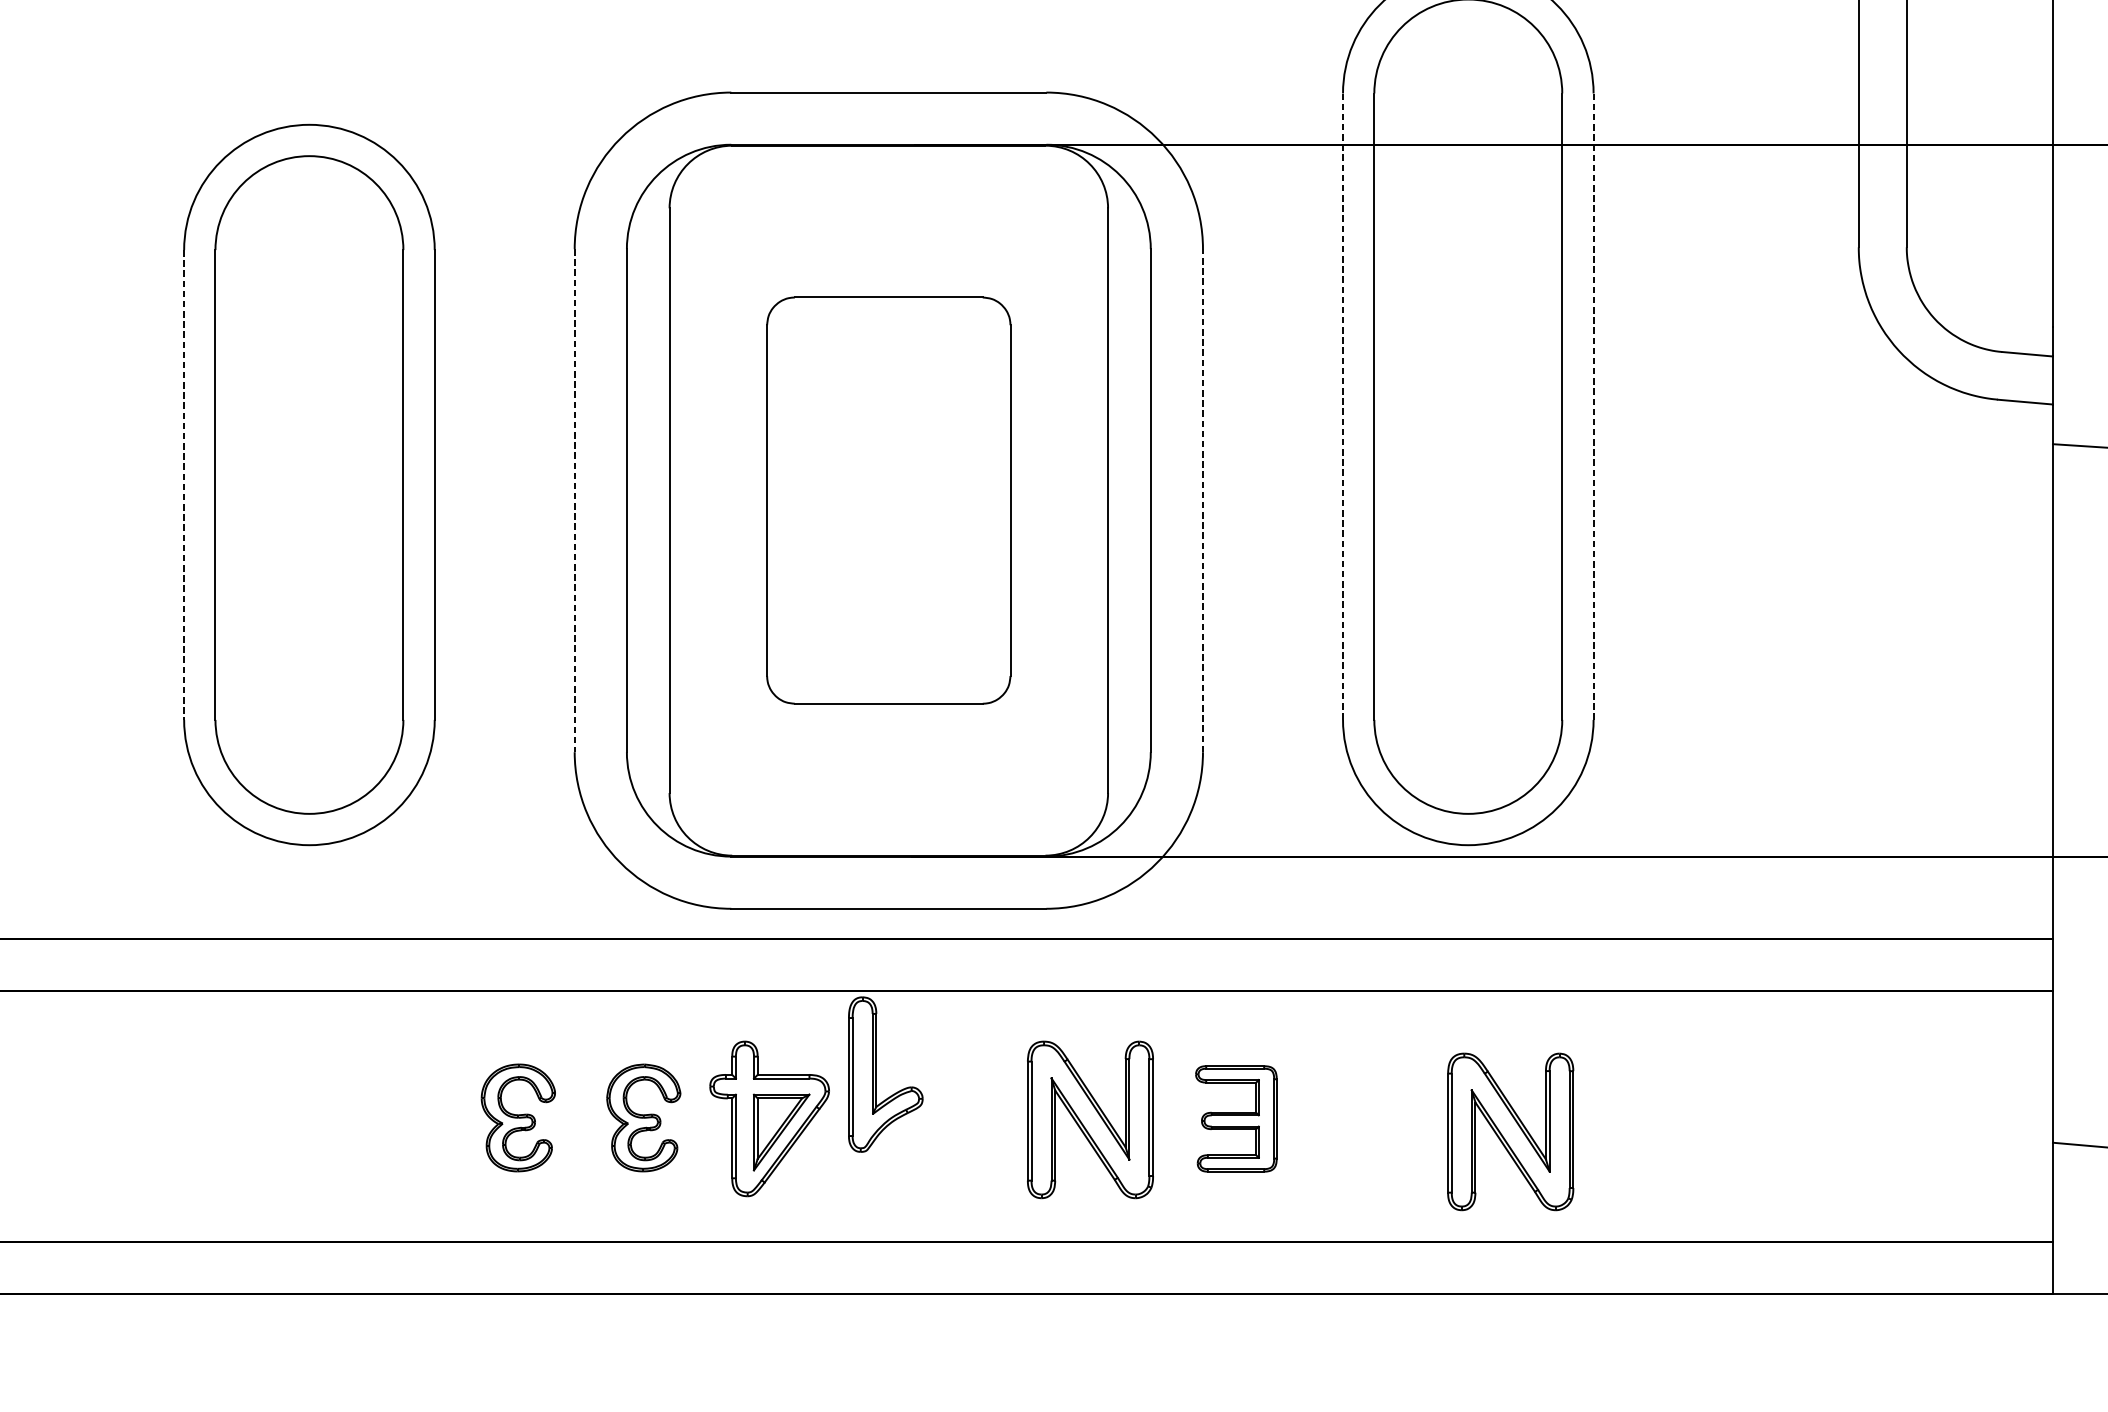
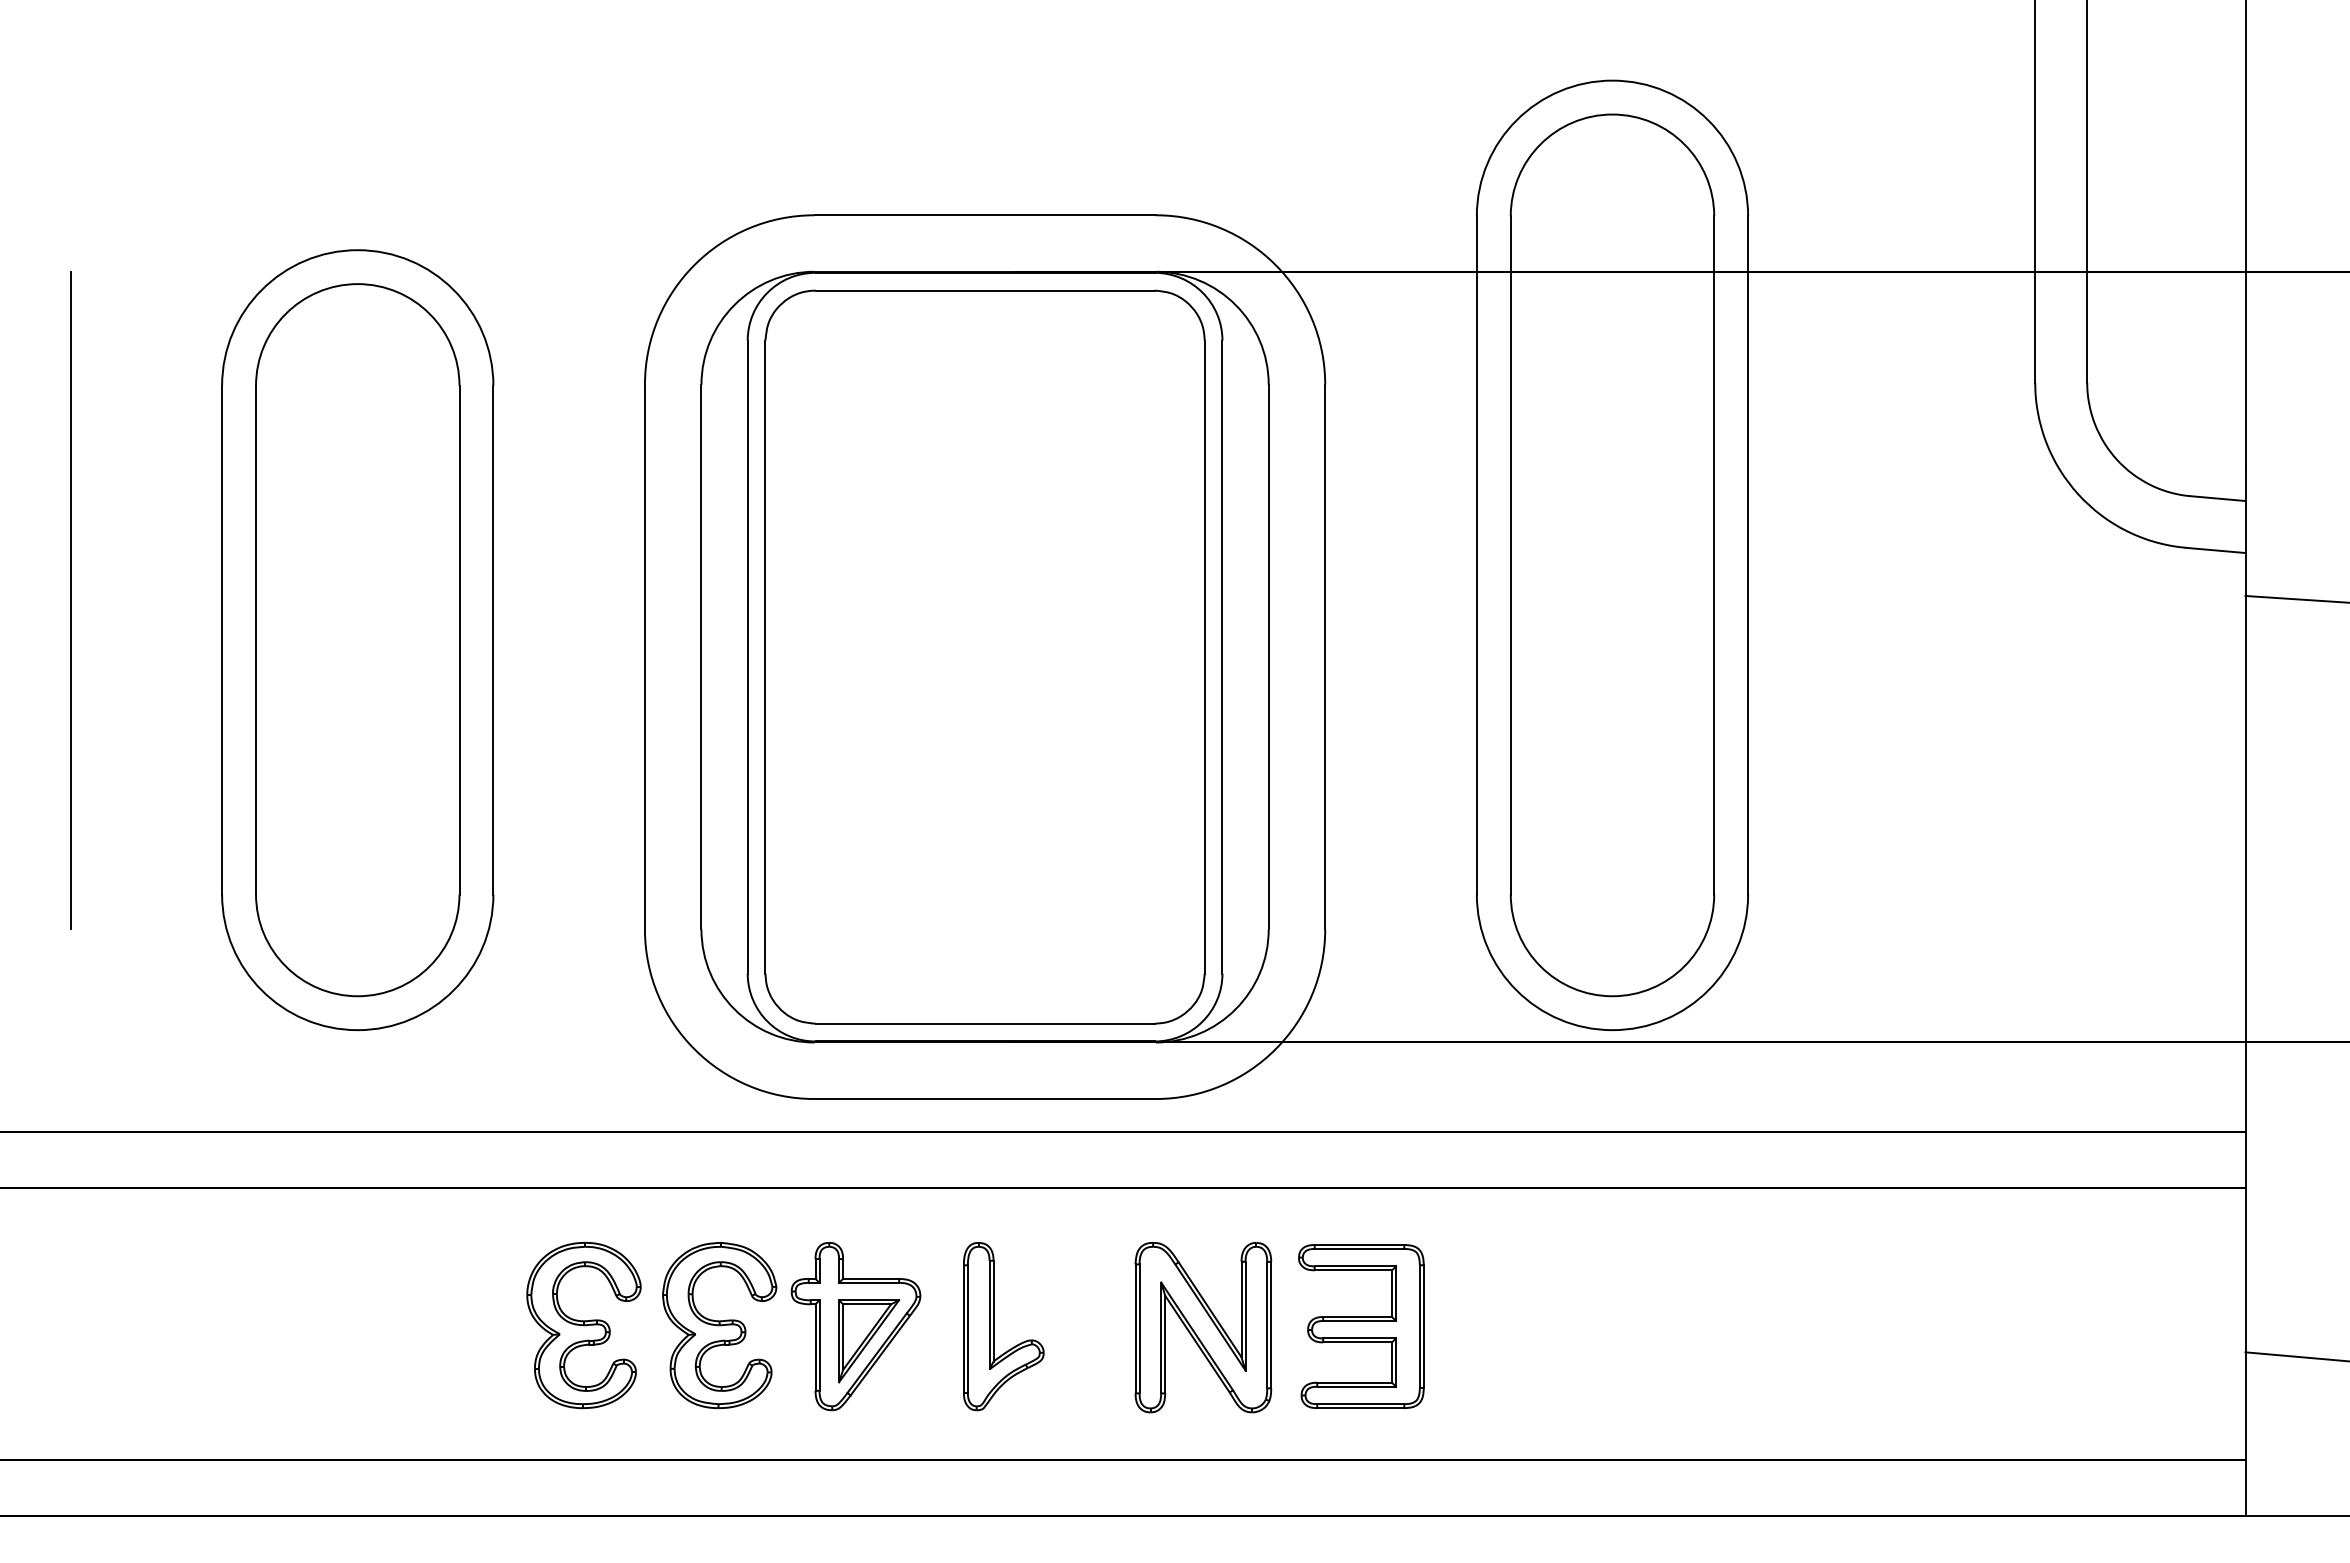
line: (1593, 405) -> (1748, 554), dashed -> solid
line: (1342, 406) -> (1476, 555), dashed -> solid
line: (44, 448) -> (70, 600), added
line: (184, 485) -> (222, 640), dashed -> solid
part: (888, 500) -> (984, 656), size x1.67
line: (1203, 500) -> (1325, 656), dashed -> solid
line: (574, 501) -> (644, 657), dashed -> solid
part: (877, 1074) -> (994, 1326), moved
part: (517, 1117) -> (583, 1325), size x1.43
part: (643, 1117) -> (719, 1325), size x1.43
part: (1236, 1118) -> (1361, 1326), size x1.43
part: (1510, 1131) -> (1658, 1340), removed

